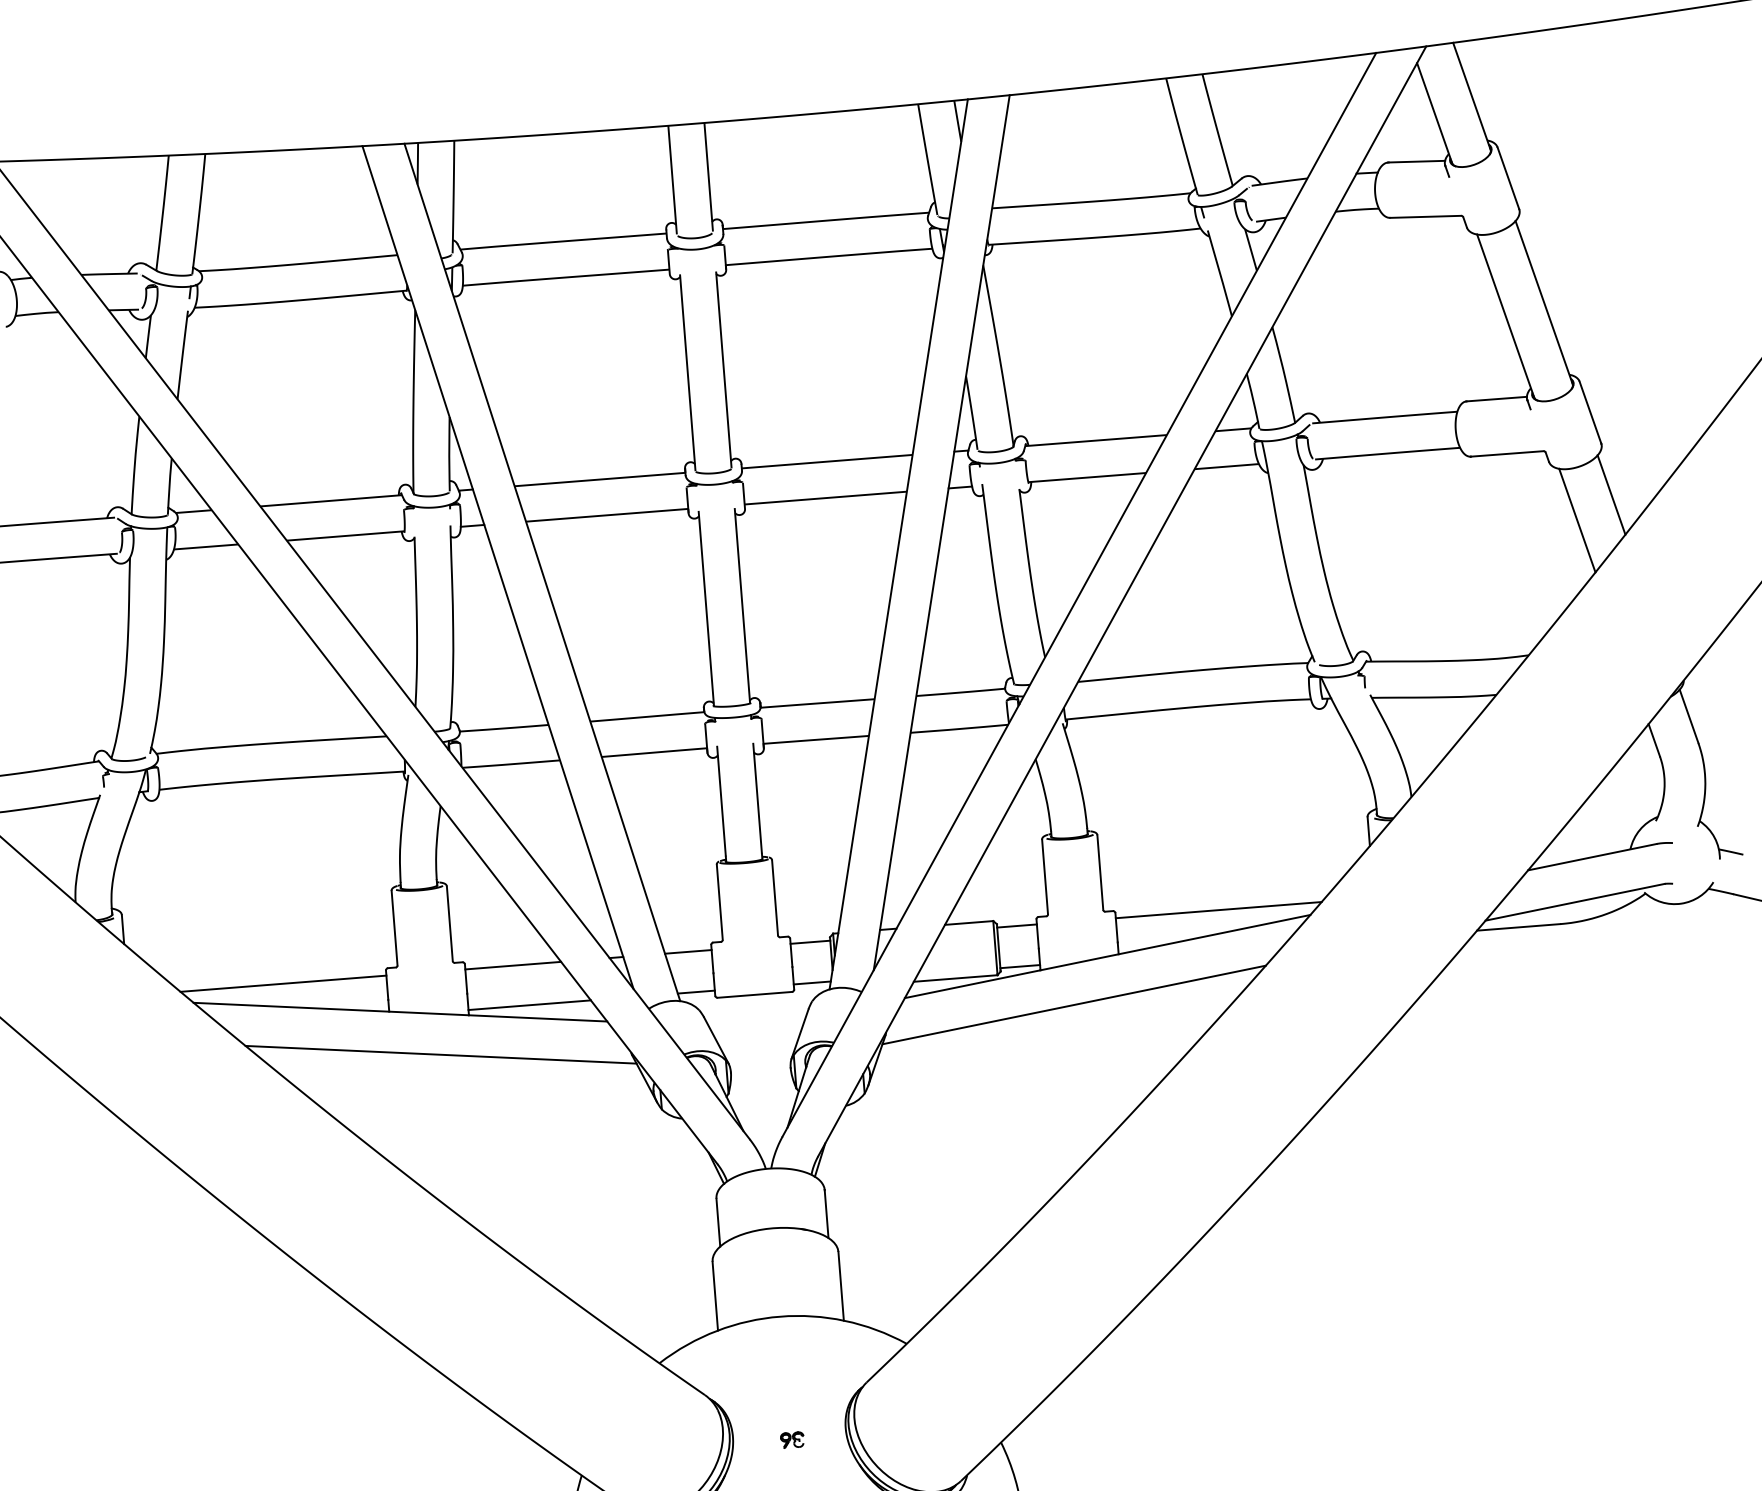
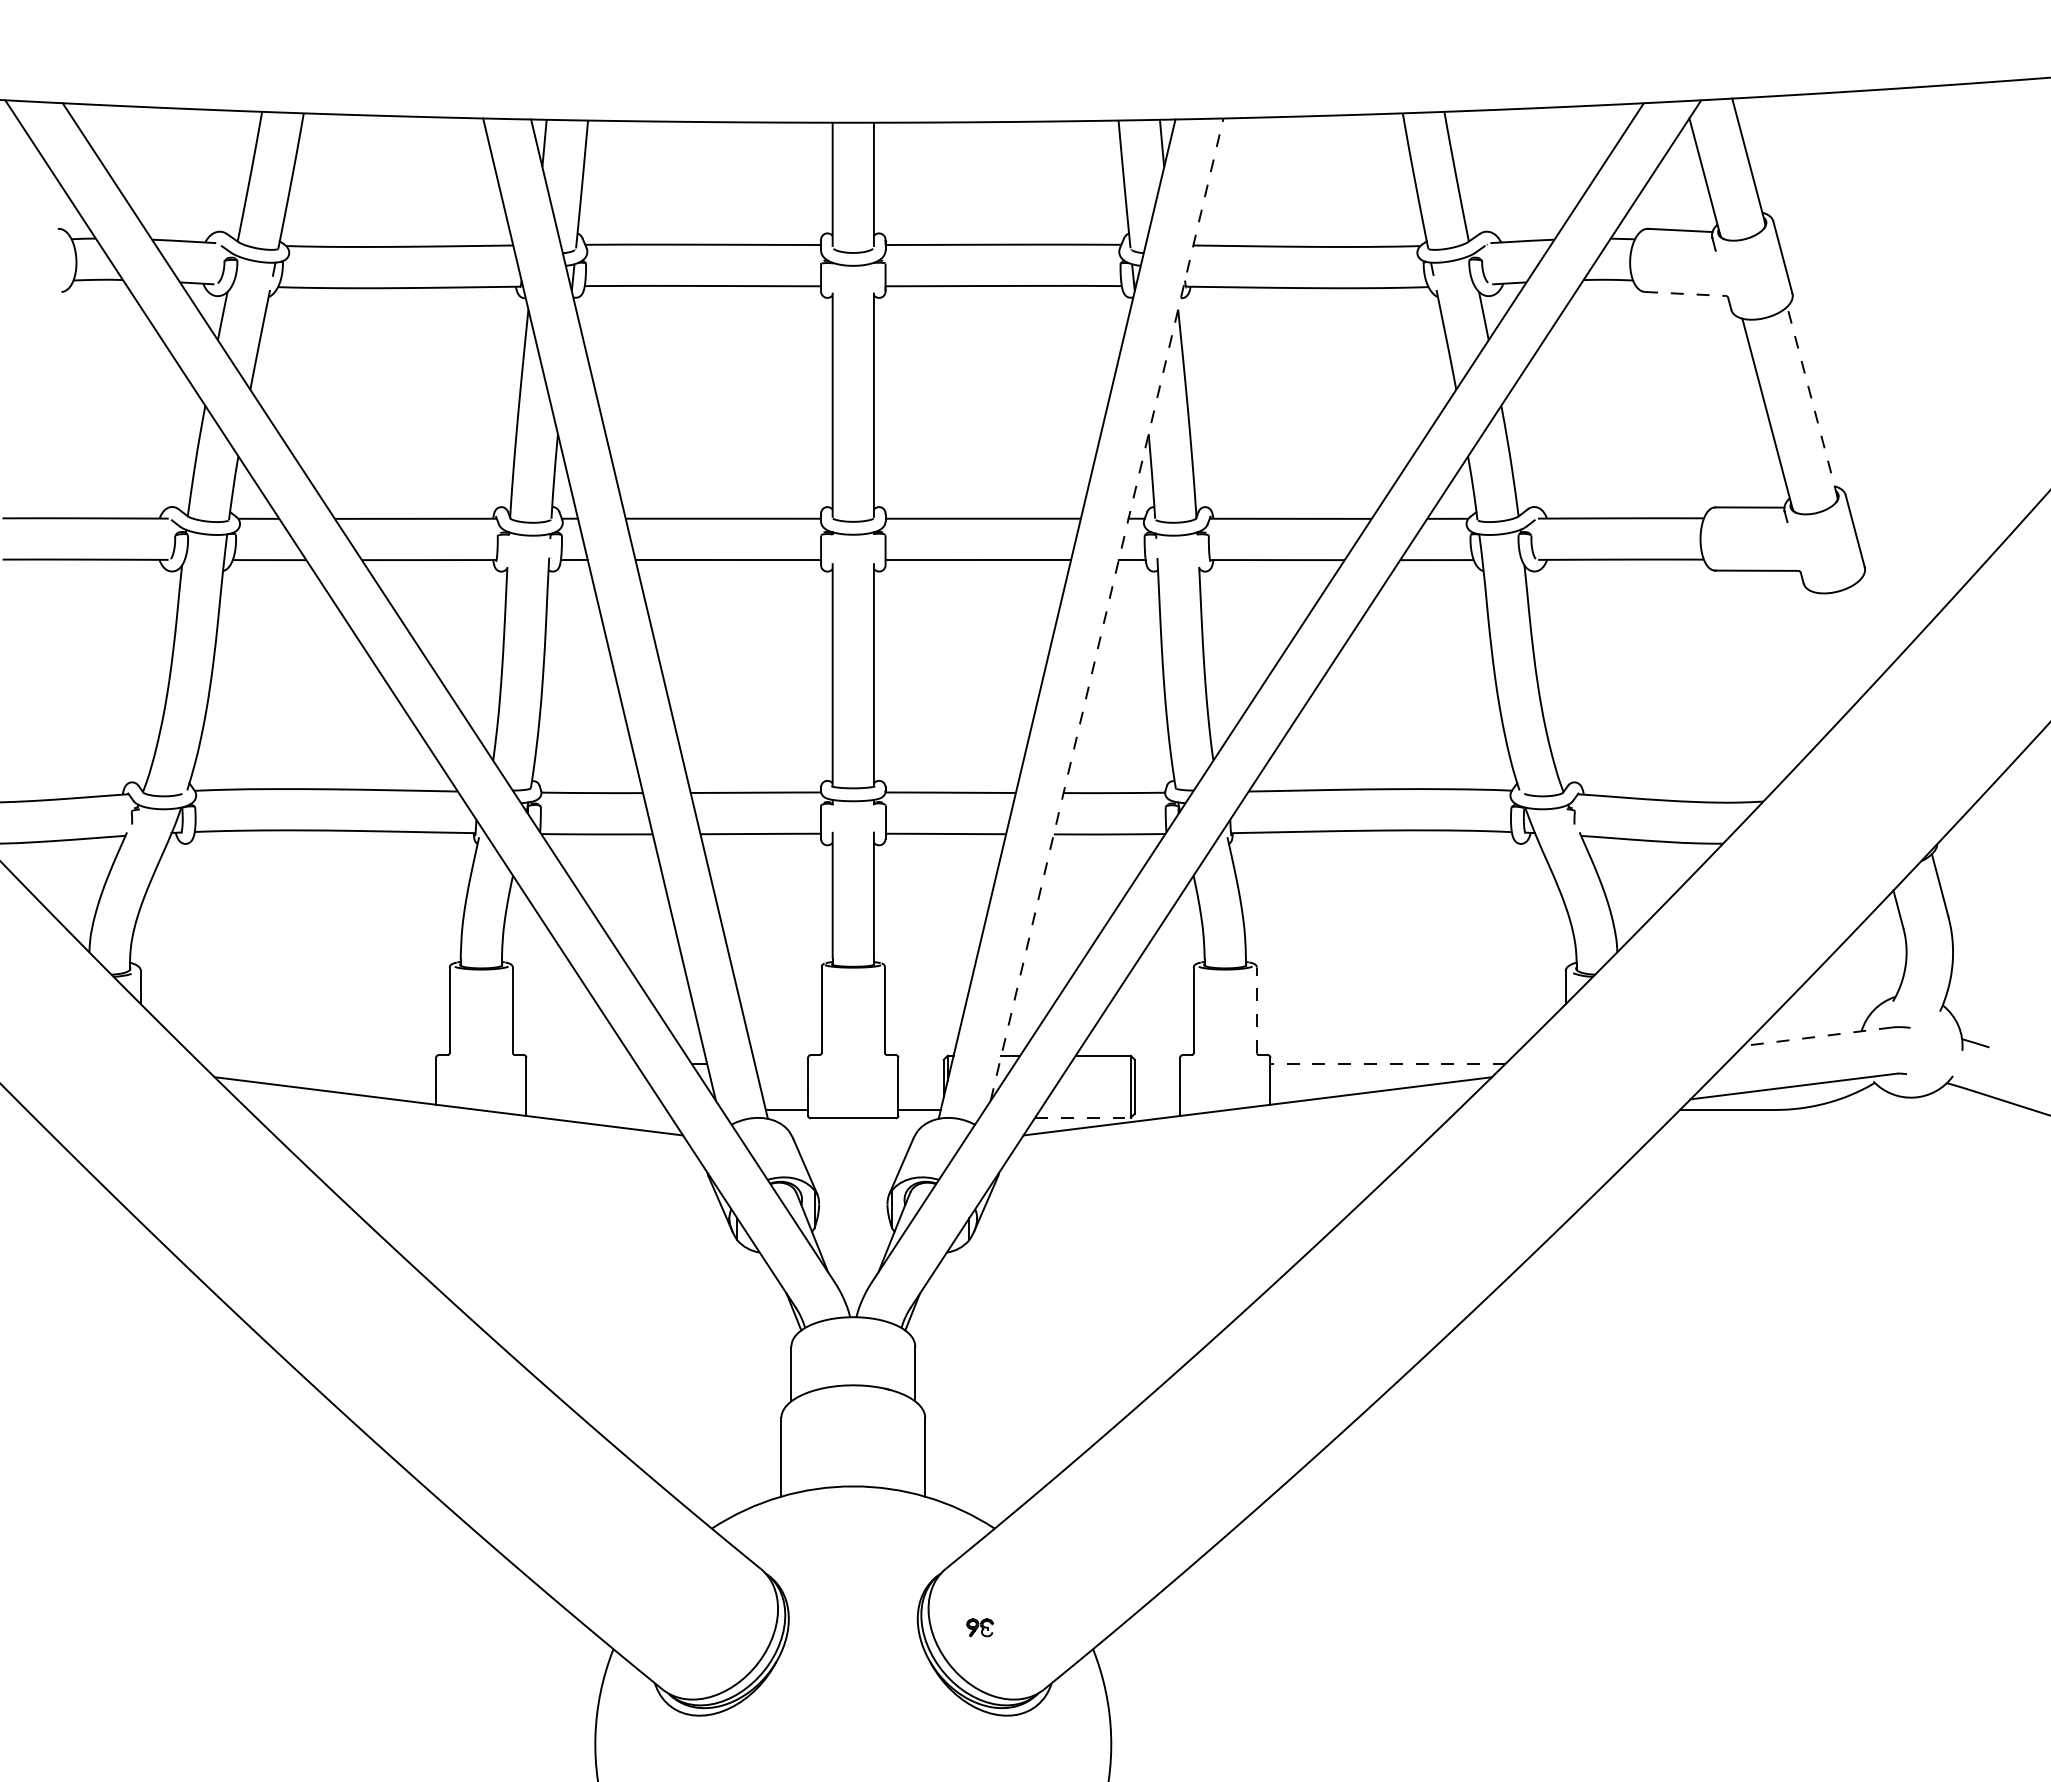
line: (1425, 217) -> (1685, 294), solid -> dashed
line: (1544, 302) -> (1812, 402), solid -> dashed
line: (1611, 494) -> (1871, 626), removed
line: (1577, 520) -> (1830, 652), removed
line: (942, 532) -> (1107, 609), solid -> dashed
line: (1592, 856) -> (1817, 1036), solid -> dashed
line: (1099, 872) -> (1256, 1010), solid -> dashed
line: (1219, 910) -> (1388, 1063), solid -> dashed
line: (1017, 925) -> (1157, 1063), removed
line: (809, 942) -> (920, 1063), removed
line: (688, 951) -> (781, 1063), removed
line: (512, 965) -> (580, 1063), removed
line: (1020, 966) -> (1157, 1109), removed
line: (956, 978) -> (1083, 1117), solid -> dashed
line: (283, 983) -> (318, 1063), removed
line: (529, 1004) -> (596, 1109), removed
line: (1073, 1004) -> (1214, 1157), removed
line: (440, 1054) -> (490, 1157), removed
part: (791, 1439) -> (979, 1627), moved

